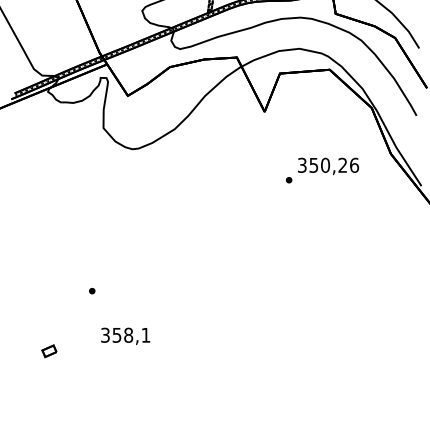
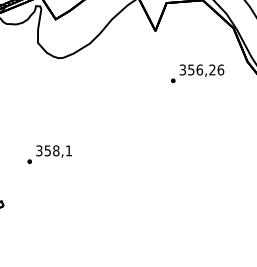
text: (325, 164) -> (199, 69), 350,26 -> 356,26
text: (125, 335) -> (53, 151), moved

